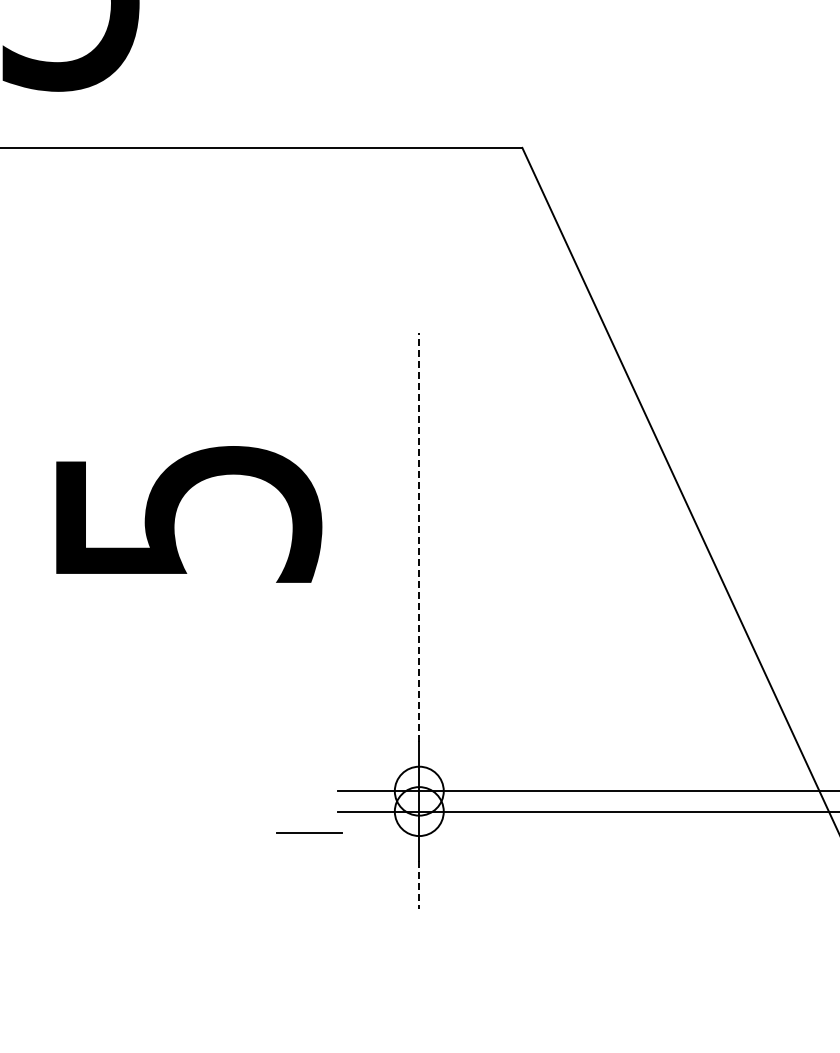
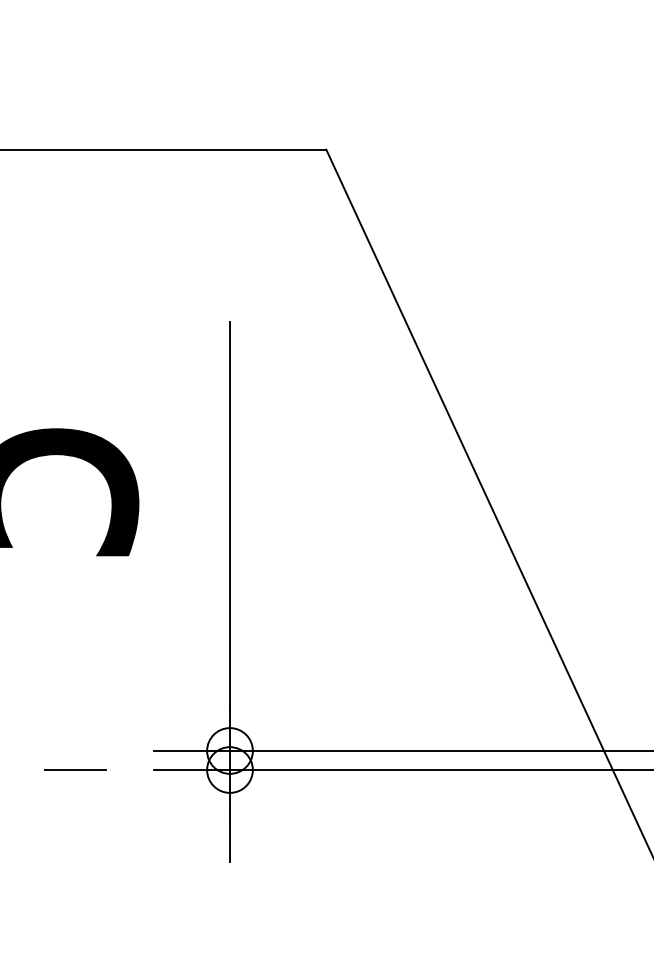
line: (419, 537) -> (230, 513), dashed -> solid
line: (309, 832) -> (75, 769), moved
line: (419, 885) -> (230, 839), dashed -> solid

